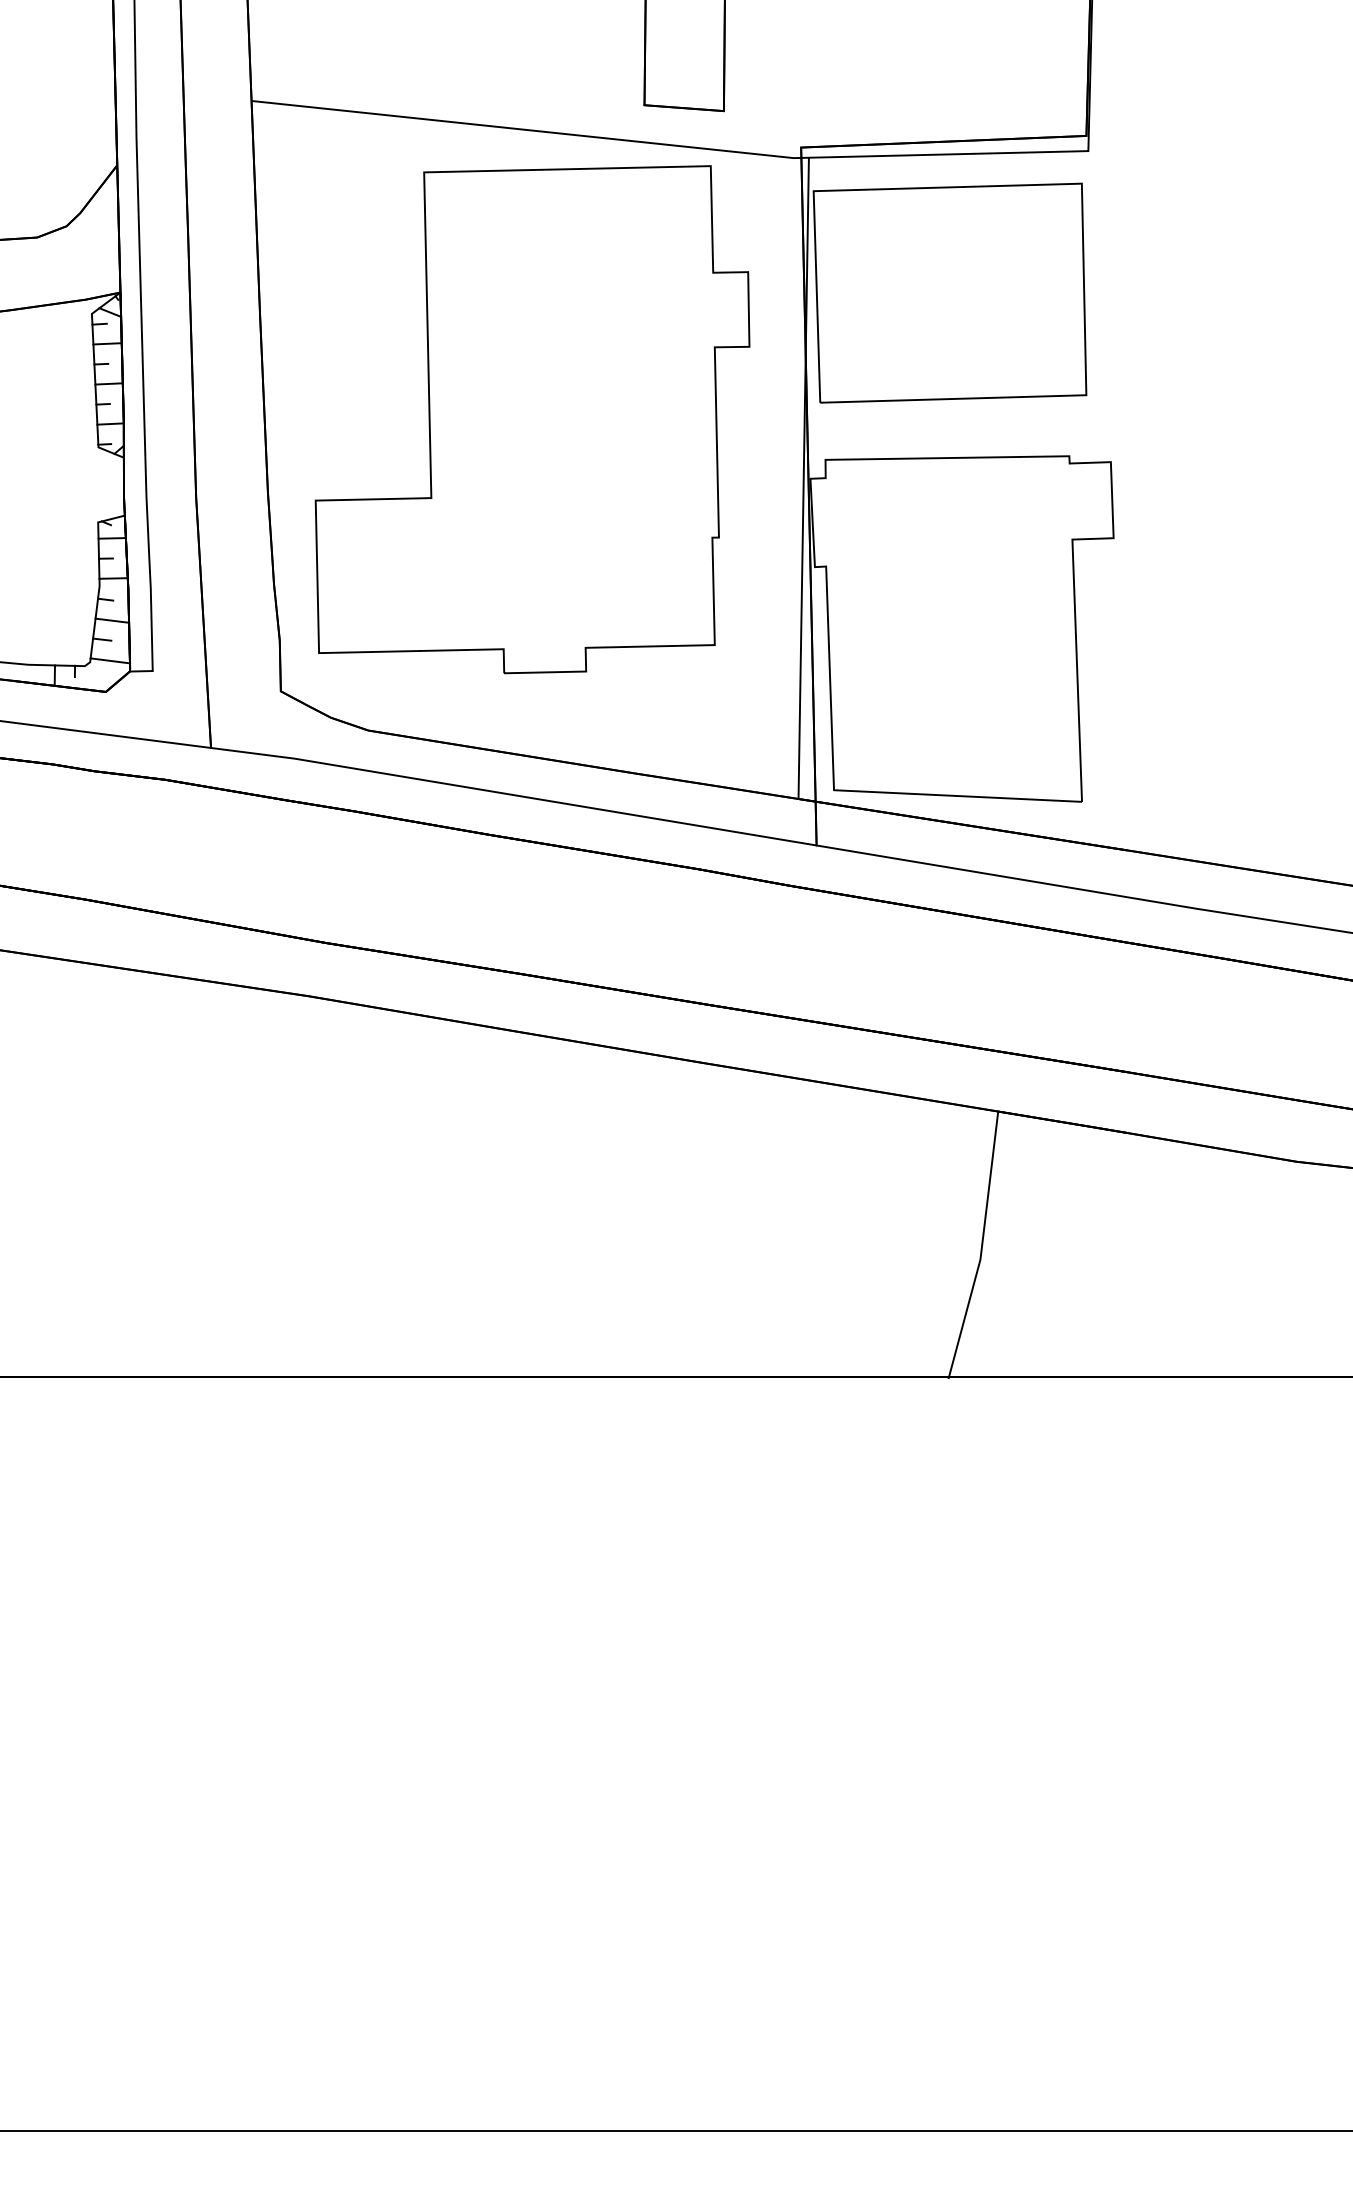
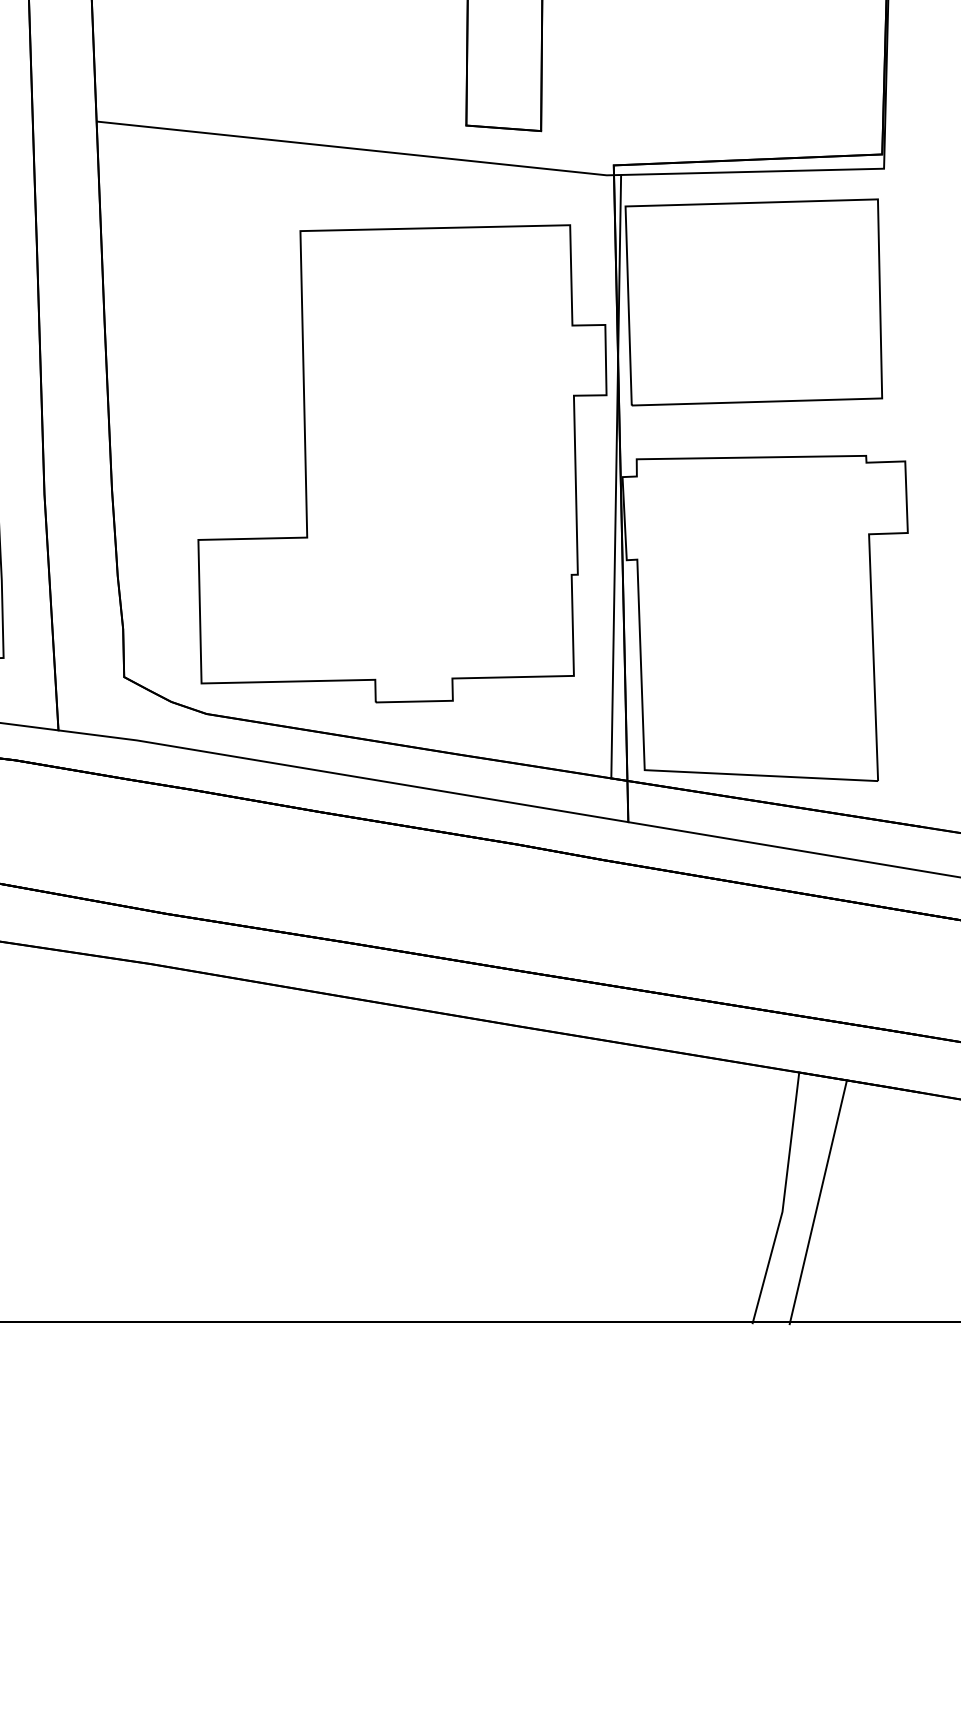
part: (532, 419) -> (402, 463), moved
line: (1018, 1248) -> (818, 1201), added

